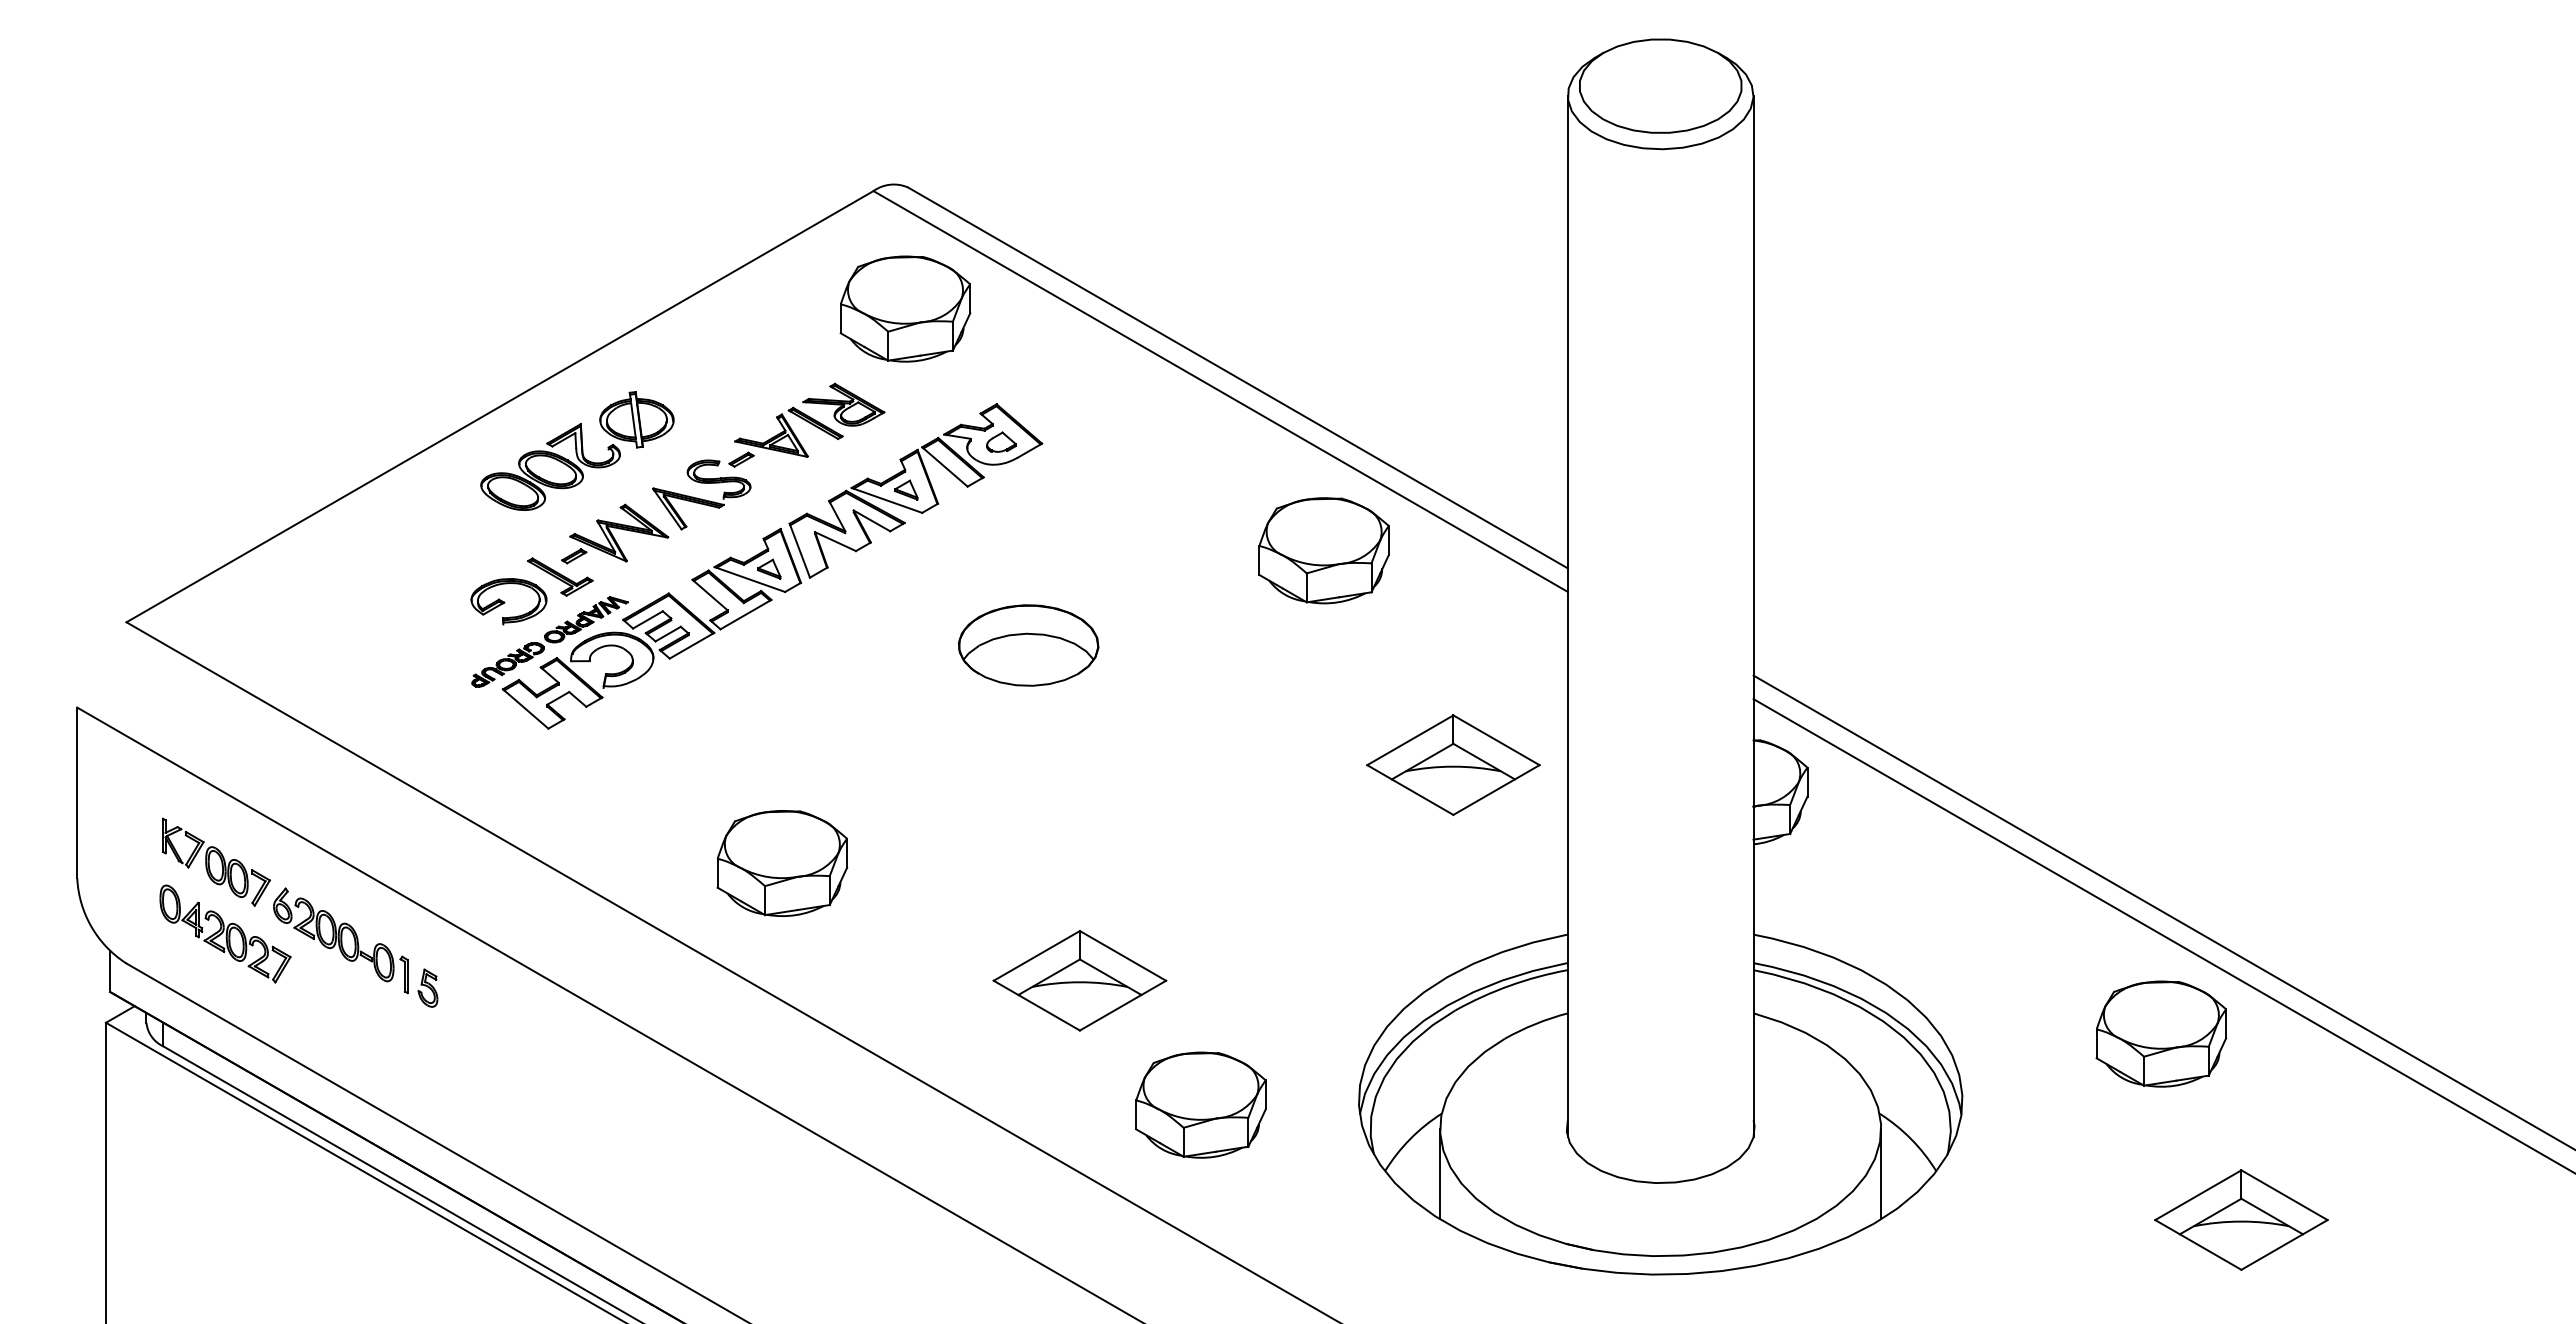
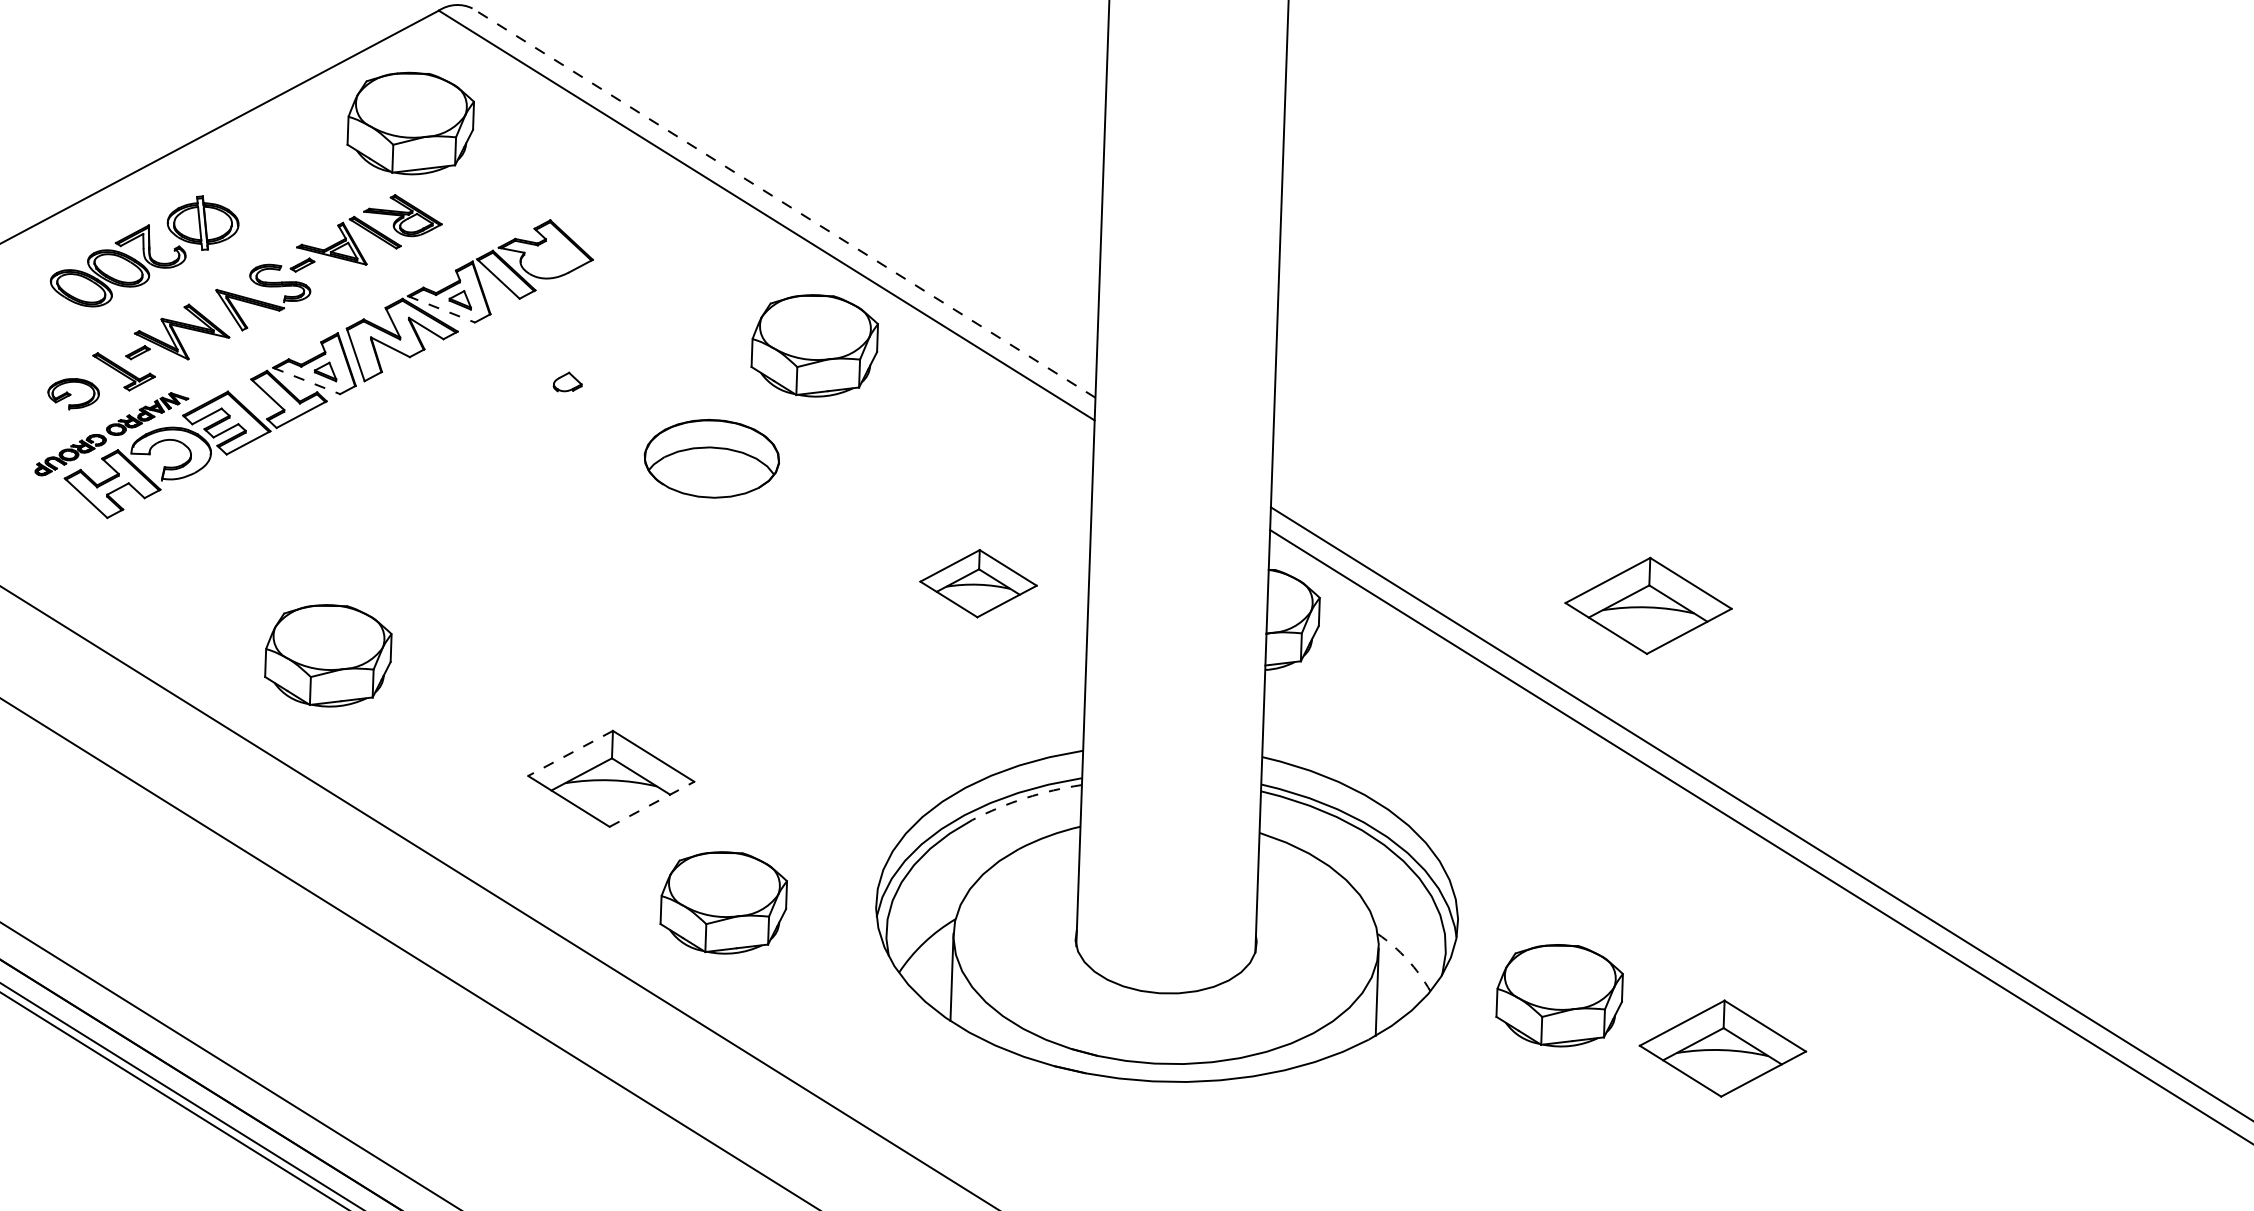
part: (905, 308) -> (410, 123), moved
line: (1238, 378) -> (784, 203), solid -> dashed
part: (1001, 441) -> (567, 381), moved
line: (887, 500) -> (441, 309), solid -> dashed
part: (1323, 550) -> (814, 345), moved
line: (750, 579) -> (307, 380), solid -> dashed
part: (508, 601) -> (73, 394), size x0.7
part: (1028, 645) -> (711, 458), moved
part: (2148, 763) -> (1648, 605), added
part: (1453, 765) -> (978, 583), size x0.7
line: (1036, 955) -> (570, 753), solid -> dashed
arc: (1509, 985) -> (1025, 797), solid -> dashed
line: (1123, 1005) -> (652, 804), solid -> dashed
part: (2161, 1033) -> (1559, 995), moved
arc: (1911, 1139) -> (1407, 959), solid -> dashed

